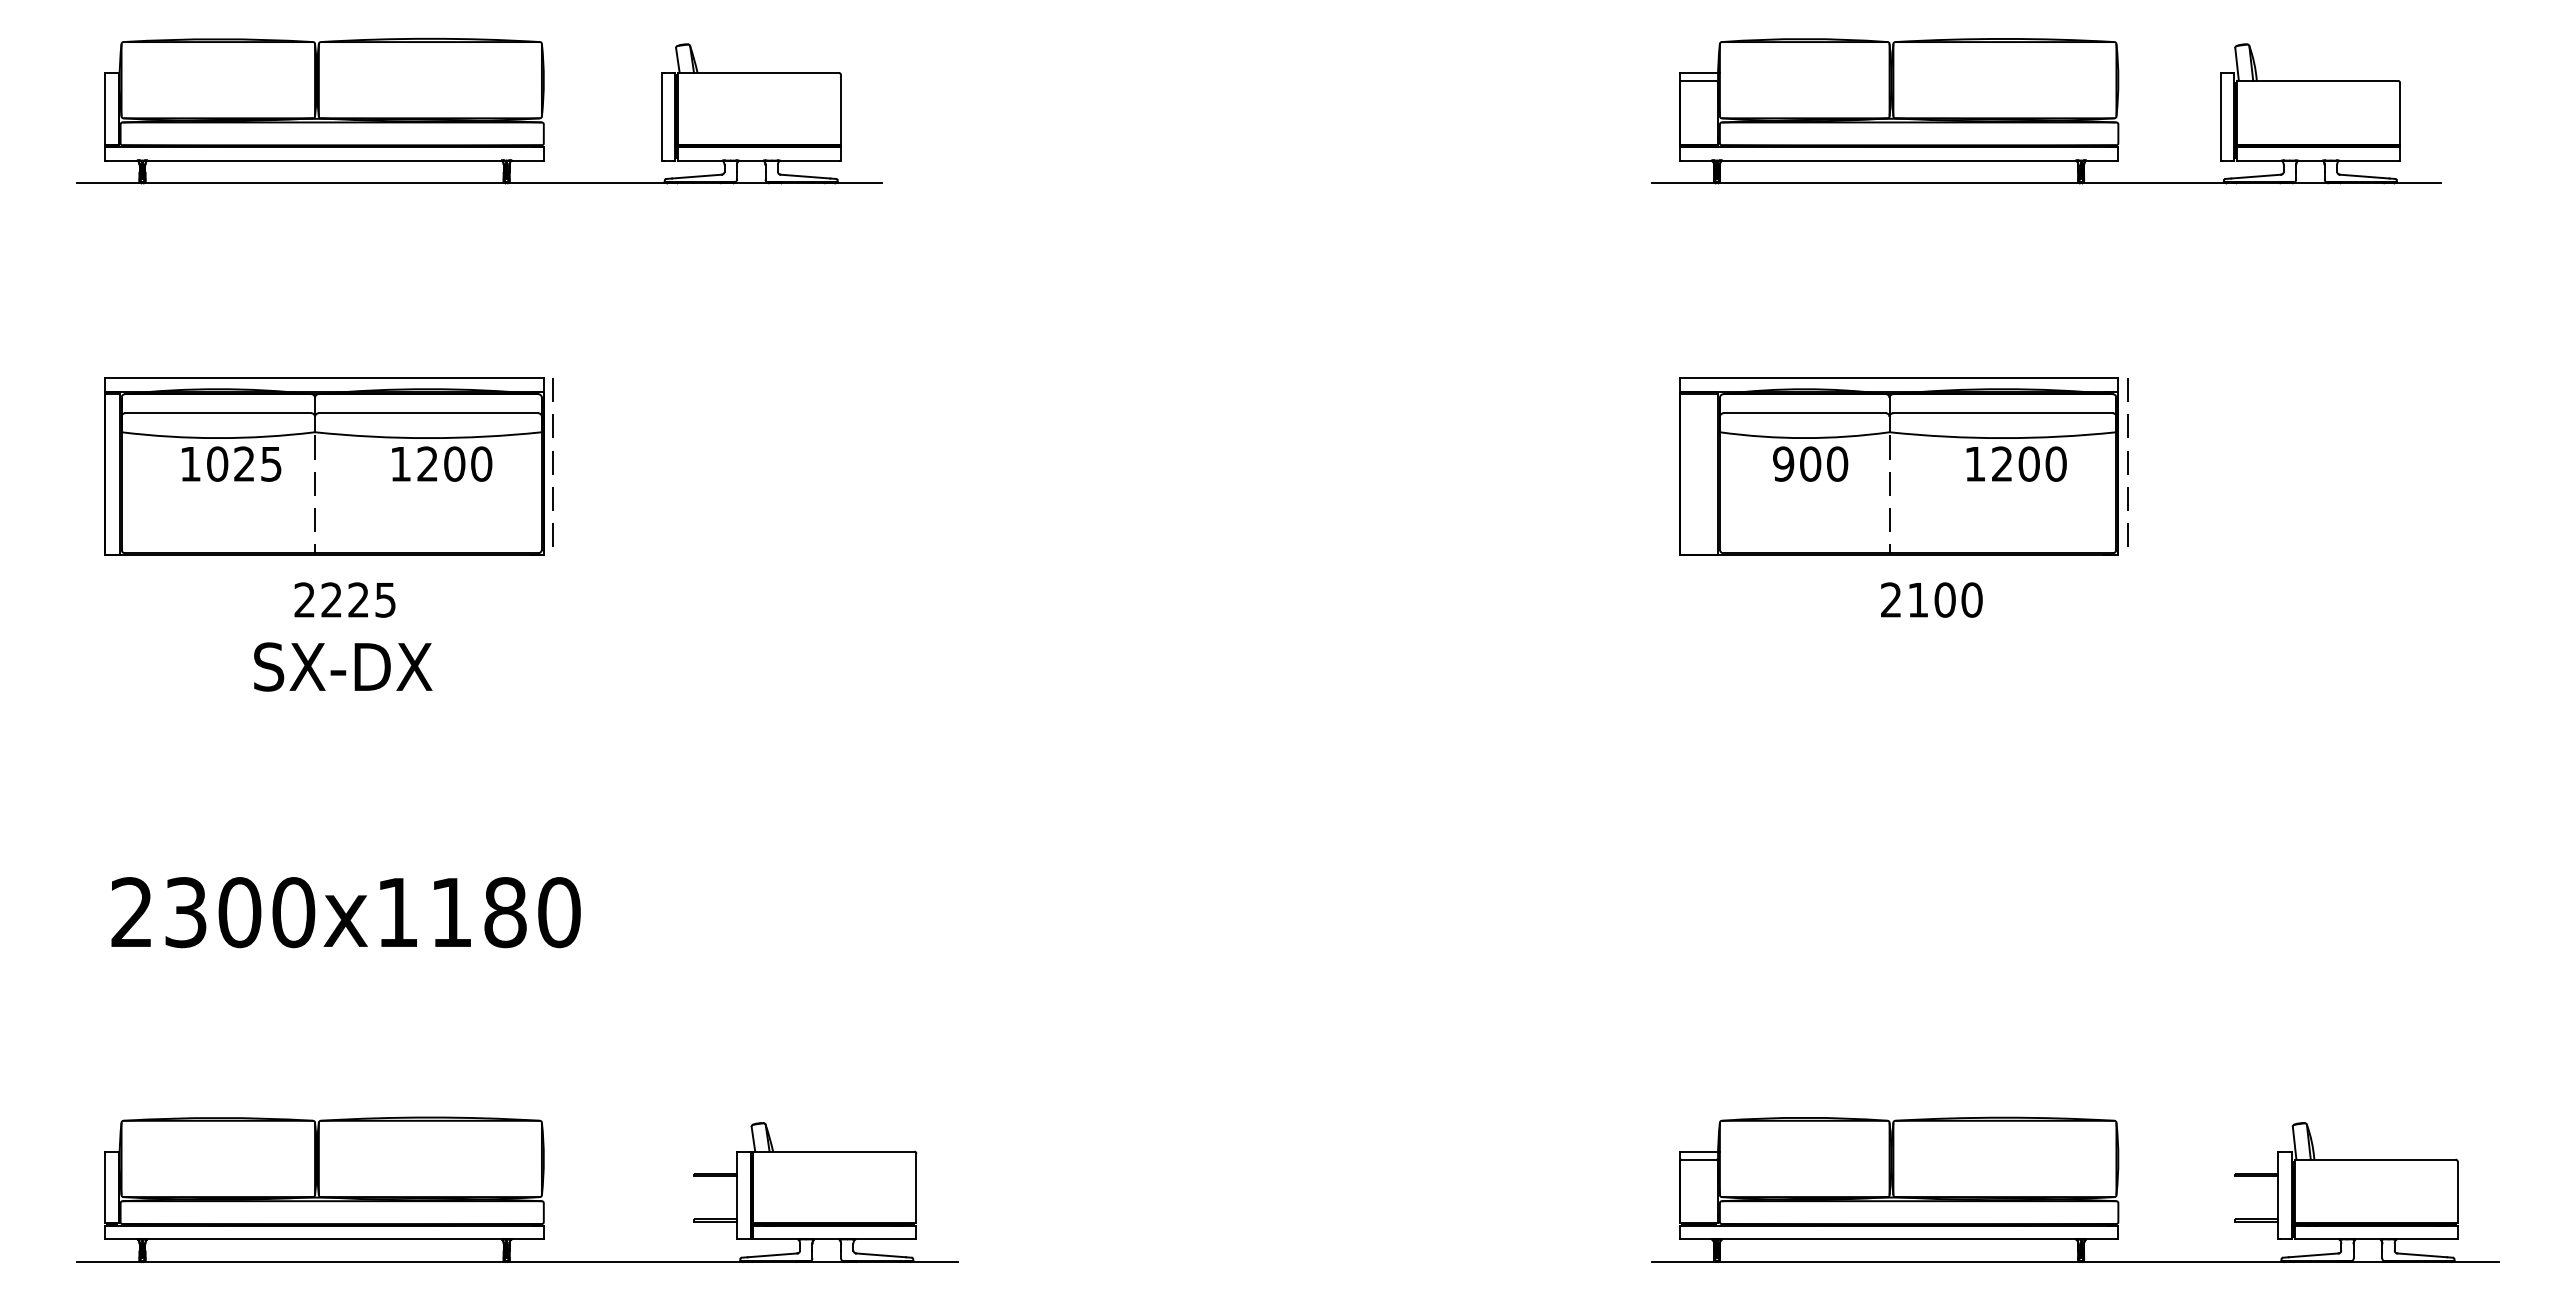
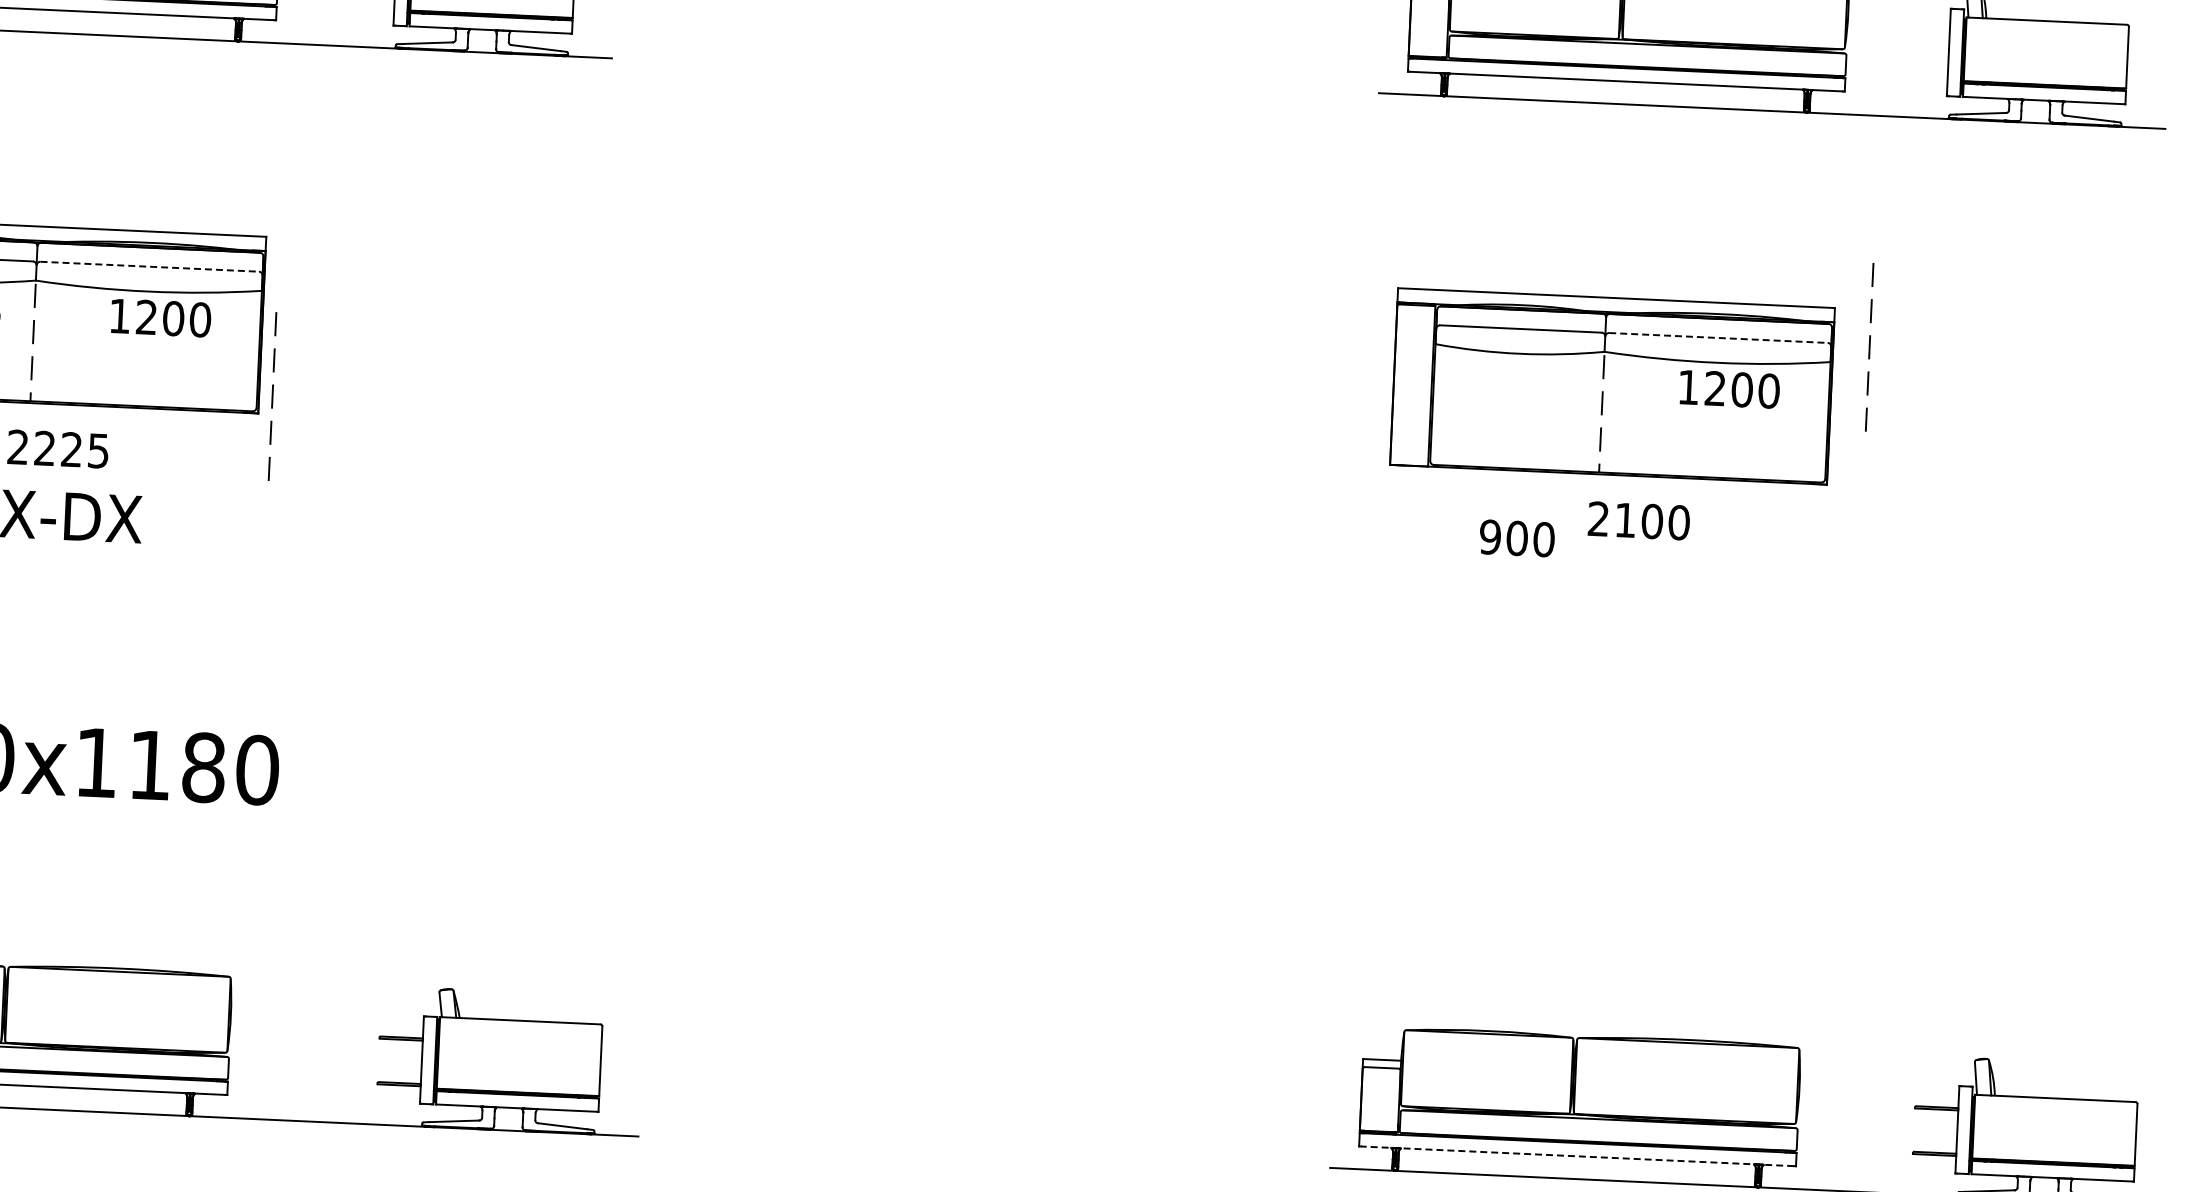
line: (428, 413) -> (149, 267), solid -> dashed
line: (2003, 413) -> (1718, 338), solid -> dashed
line: (552, 462) -> (271, 396), moved
line: (2127, 462) -> (1869, 347), moved
text: (1810, 463) -> (1517, 537), moved
line: (1898, 1239) -> (1576, 1156), solid -> dashed

